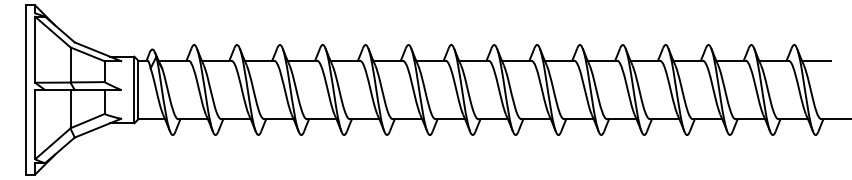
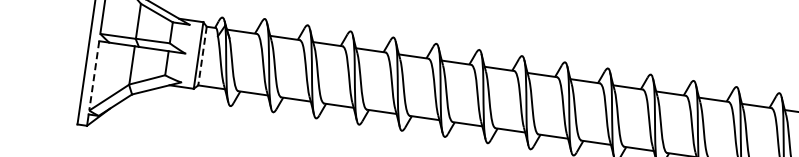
line: (138, 90) -> (202, 56), solid -> dashed
line: (35, 124) -> (94, 75), solid -> dashed

